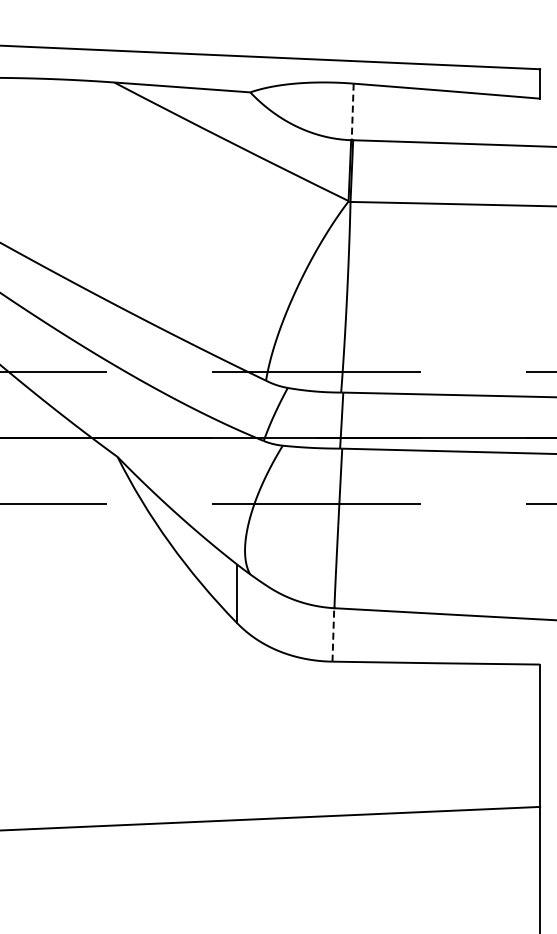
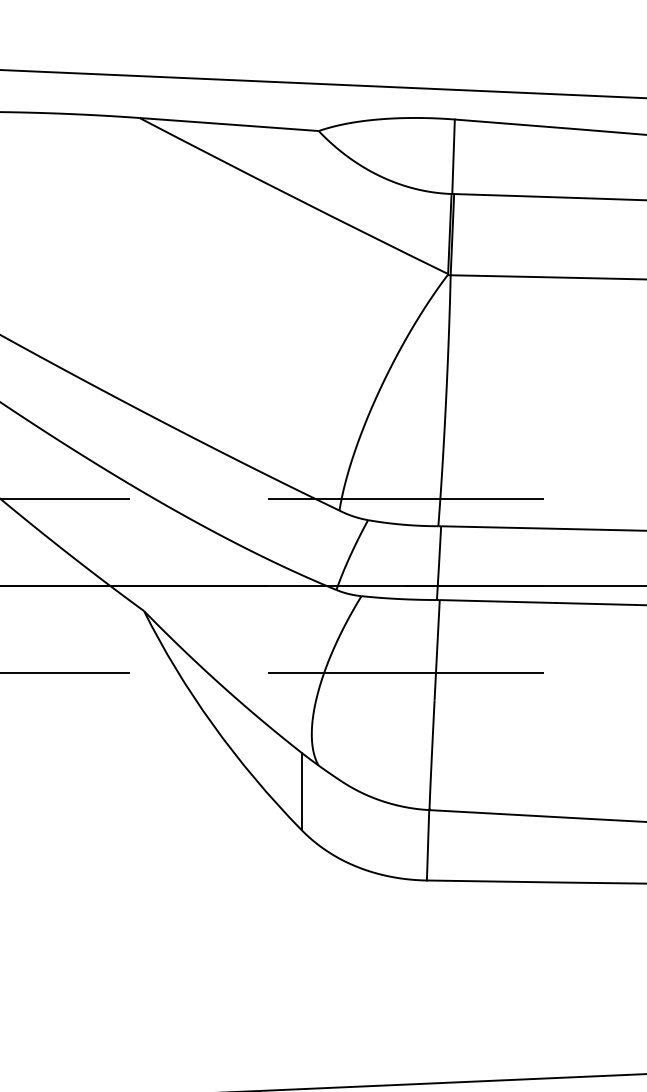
line: (352, 112) -> (453, 157), dashed -> solid
line: (333, 634) -> (428, 844), dashed -> solid

